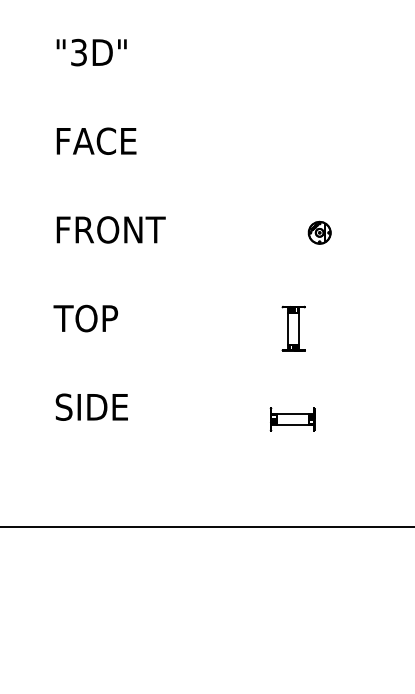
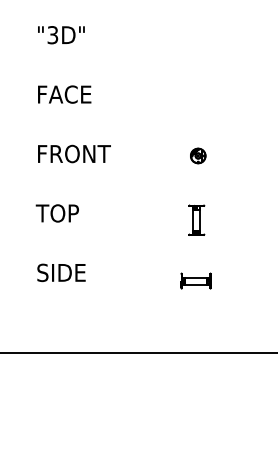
part: (320, 232) -> (198, 155), moved

